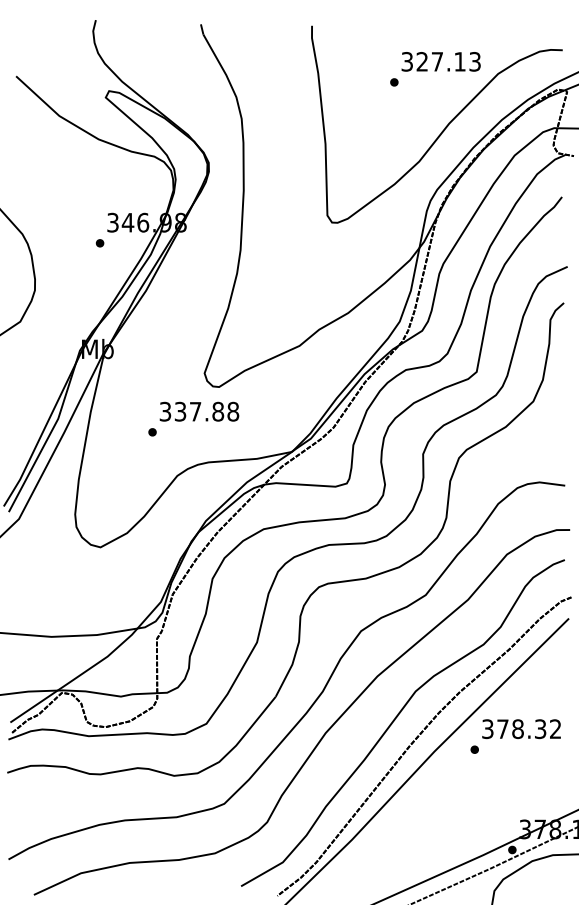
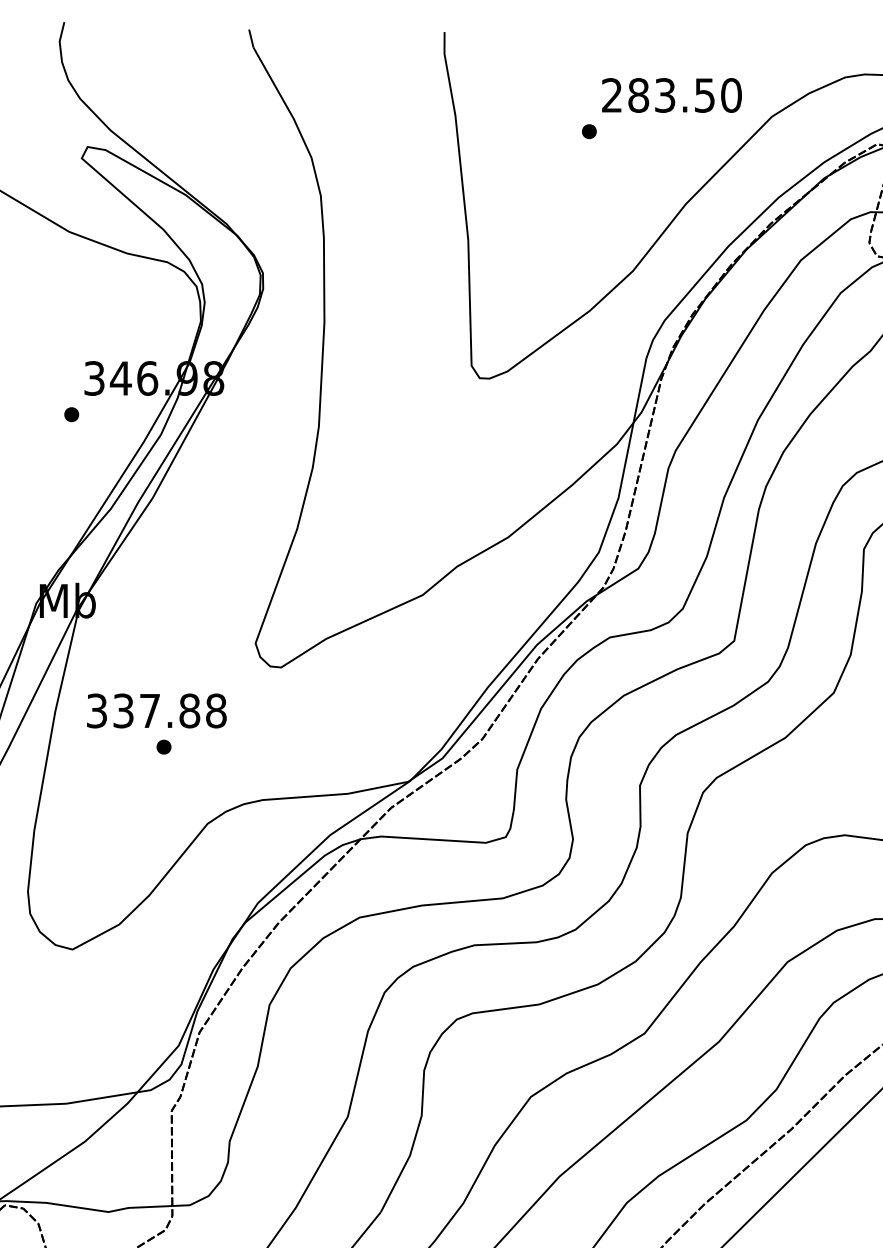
text: (441, 61) -> (672, 94), 327.13 -> 283.50
text: (199, 411) -> (156, 710), moved

